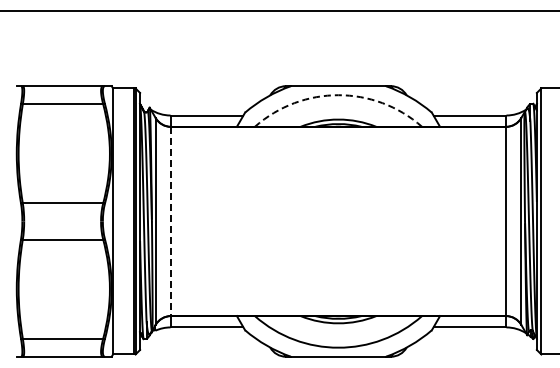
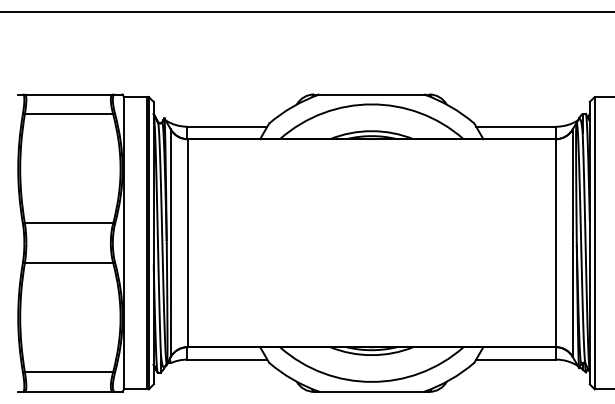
arc: (338, 95) -> (371, 104), dashed -> solid
line: (171, 221) -> (188, 243), dashed -> solid

